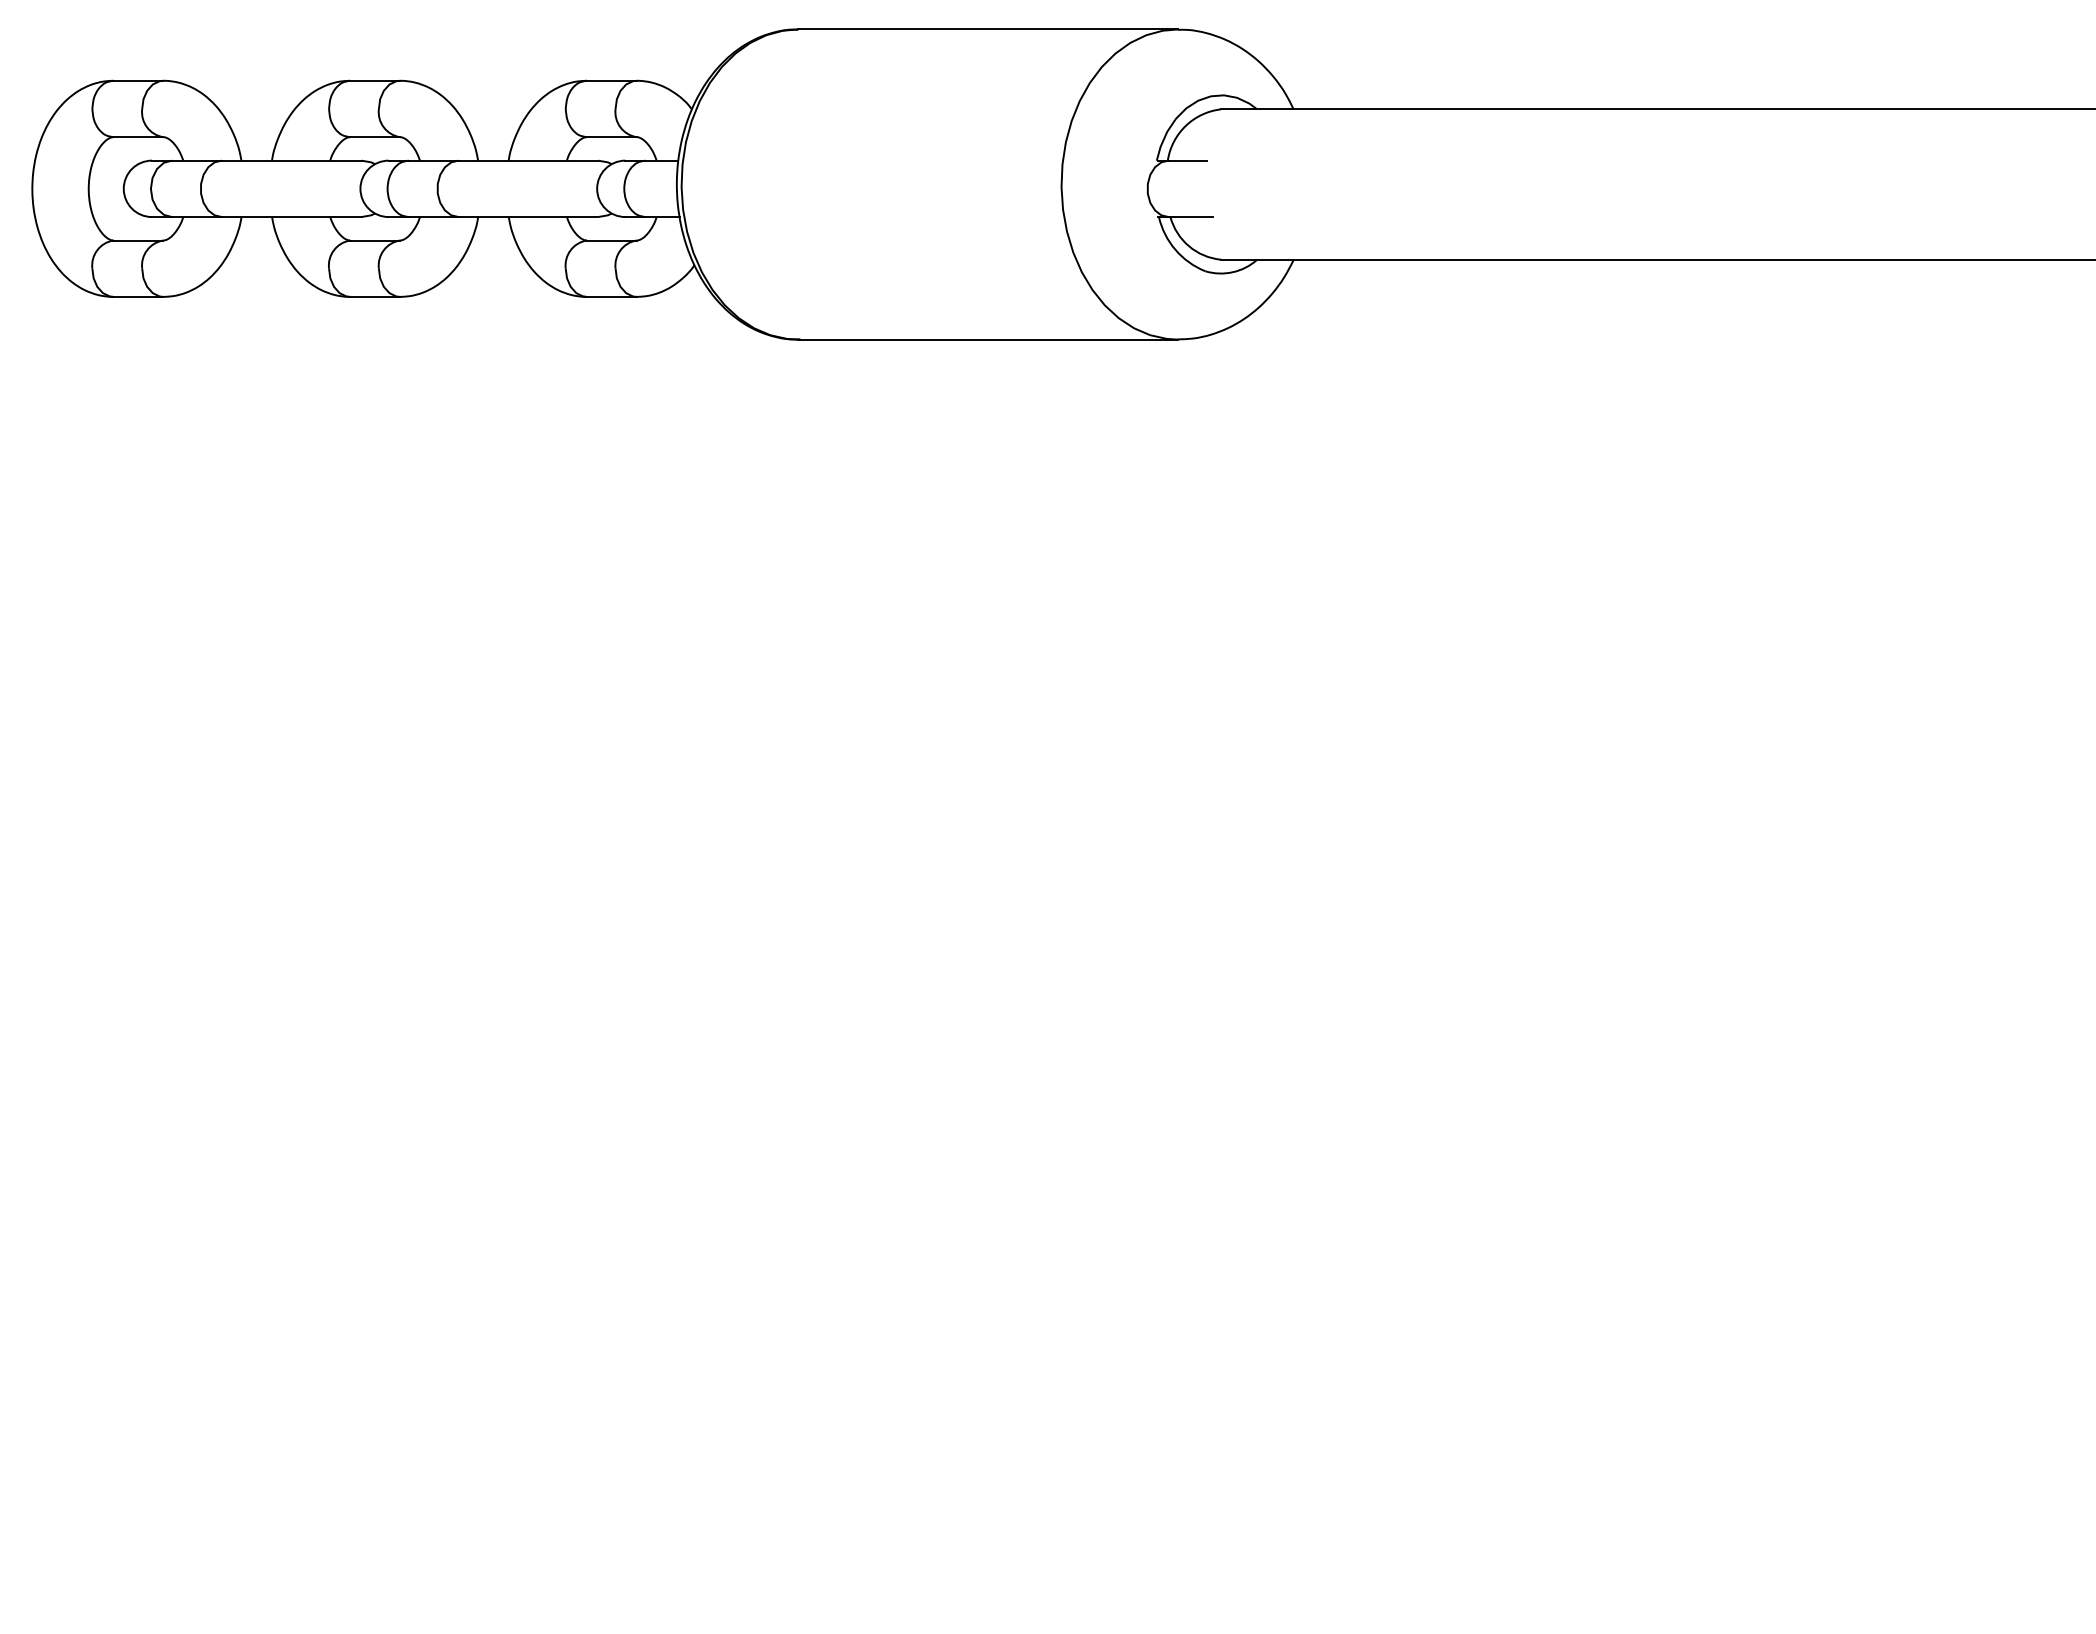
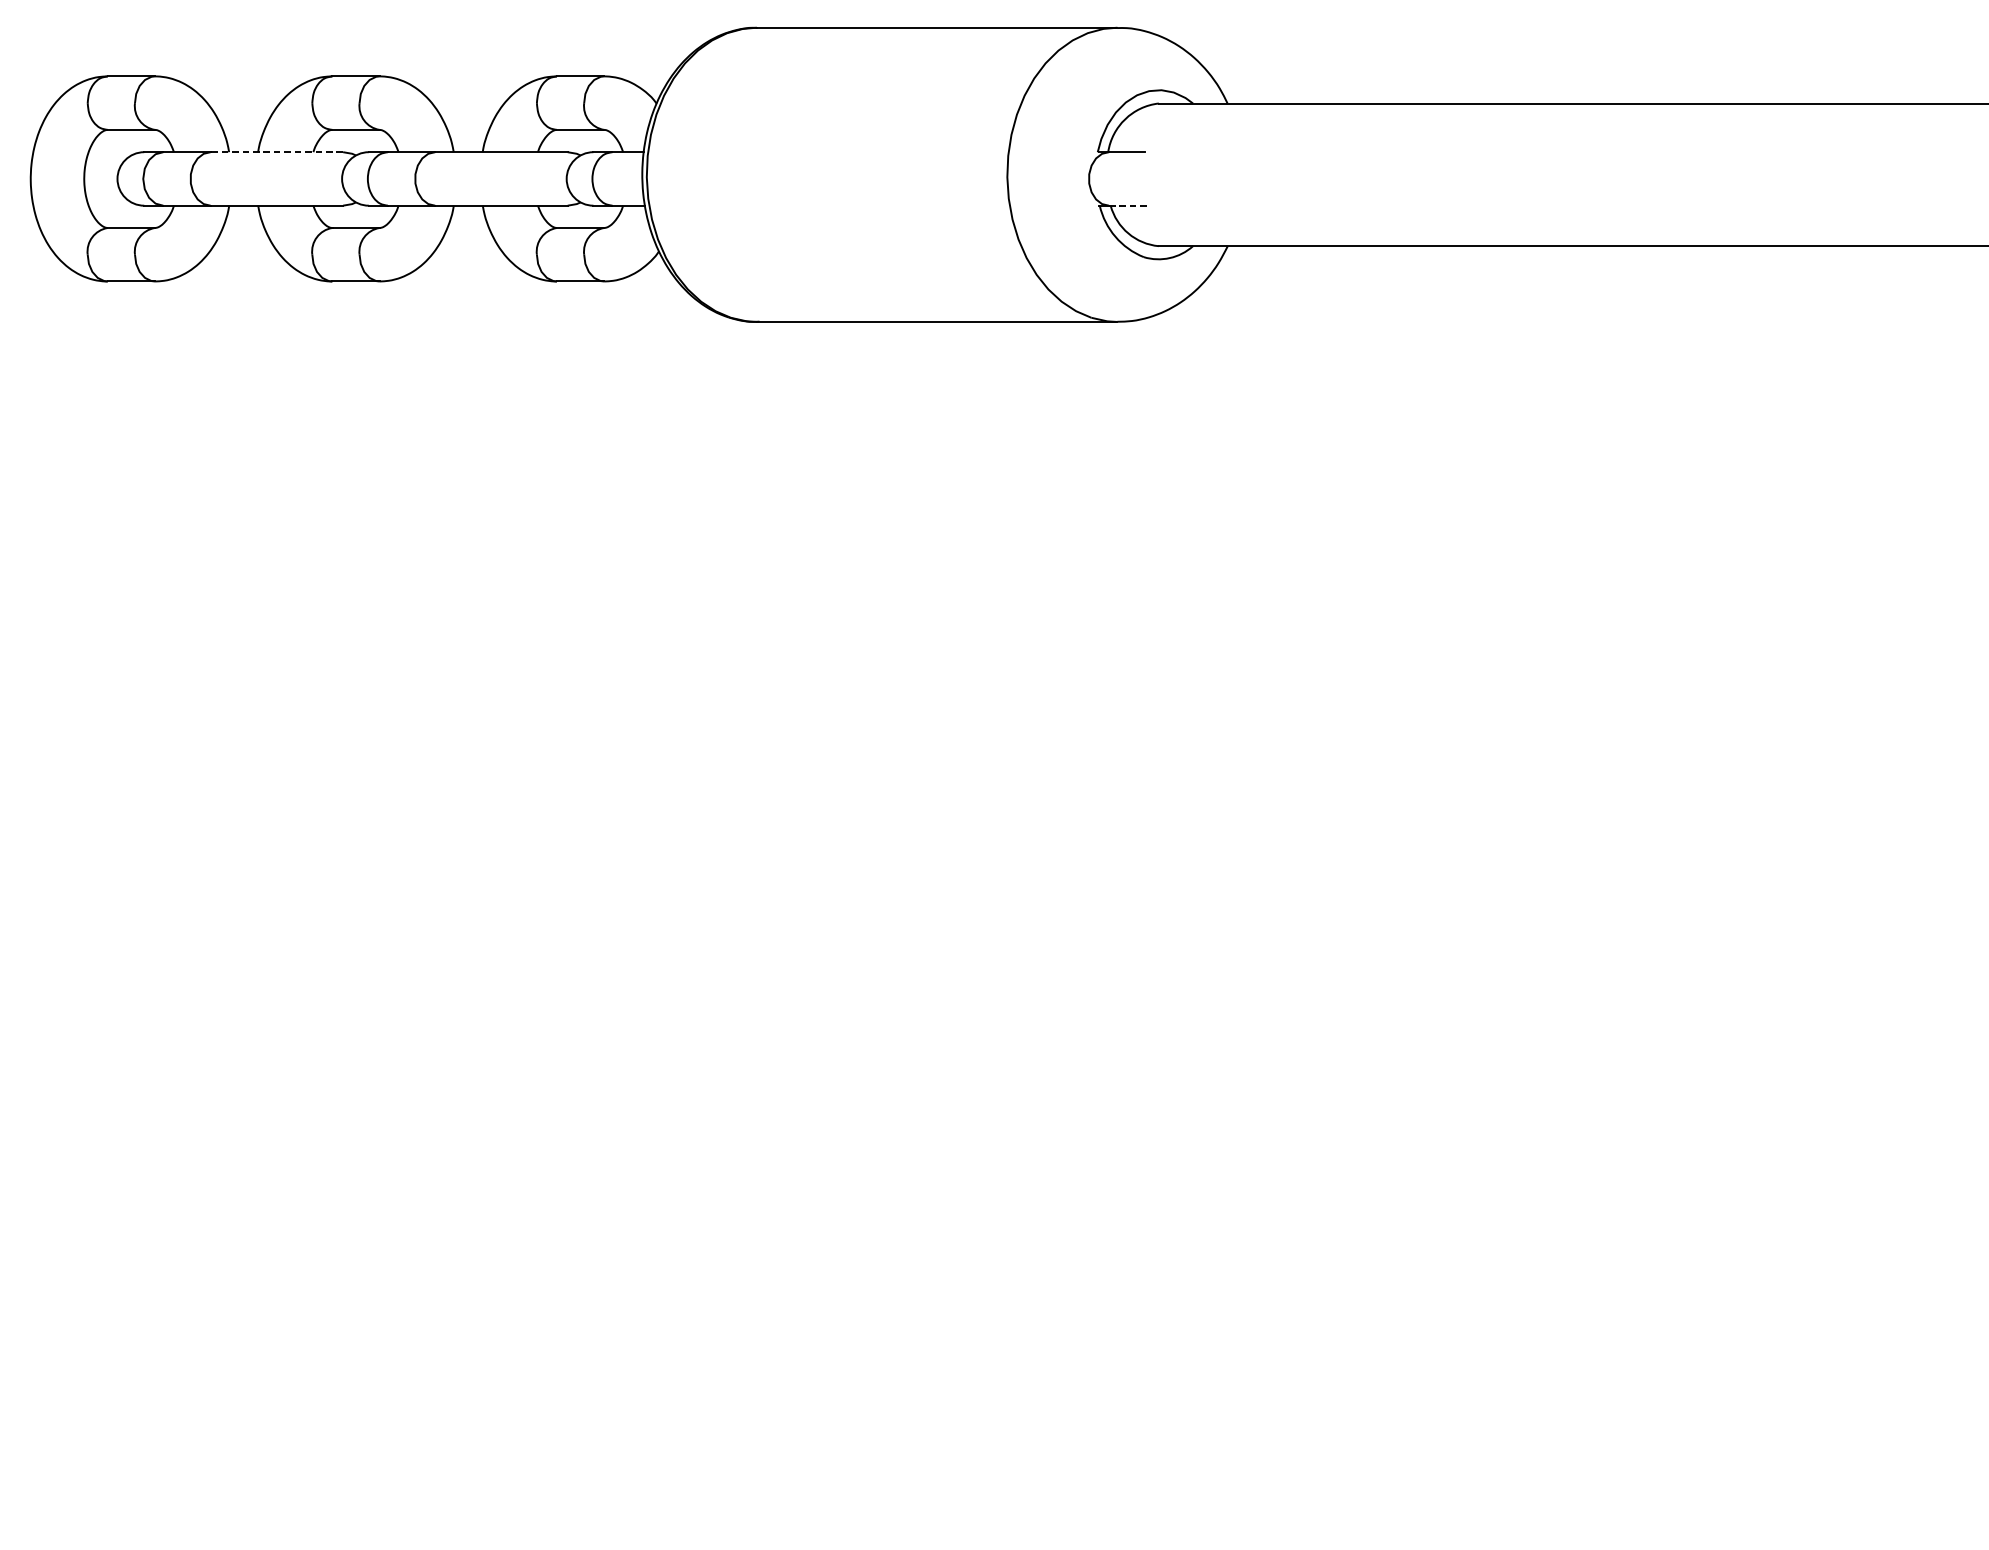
line: (291, 160) -> (276, 152), solid -> dashed
line: (1191, 217) -> (1130, 206), solid -> dashed

